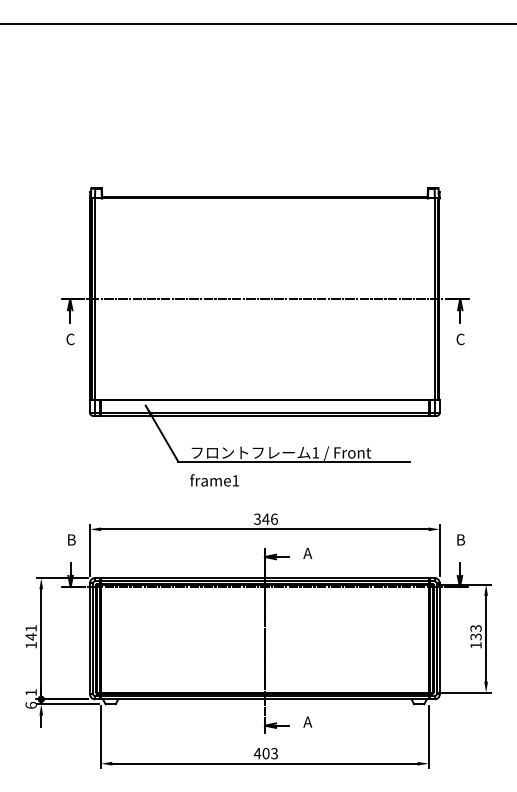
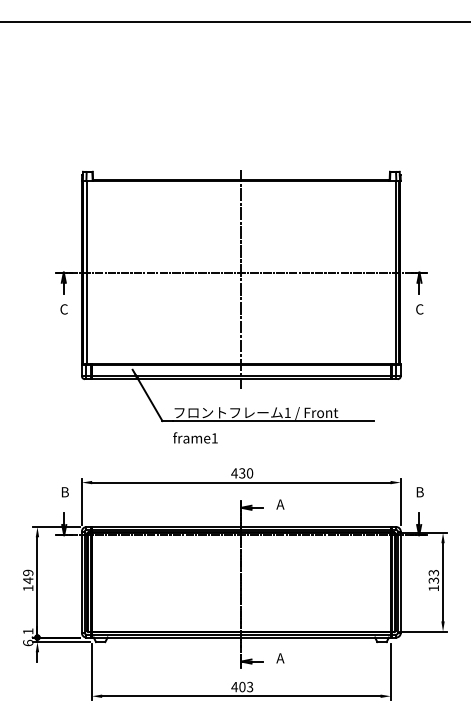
line: (265, 306) -> (241, 279), added
text: (266, 519) -> (242, 473), 346 -> 430
text: (31, 627) -> (28, 572), 141 -> 149

